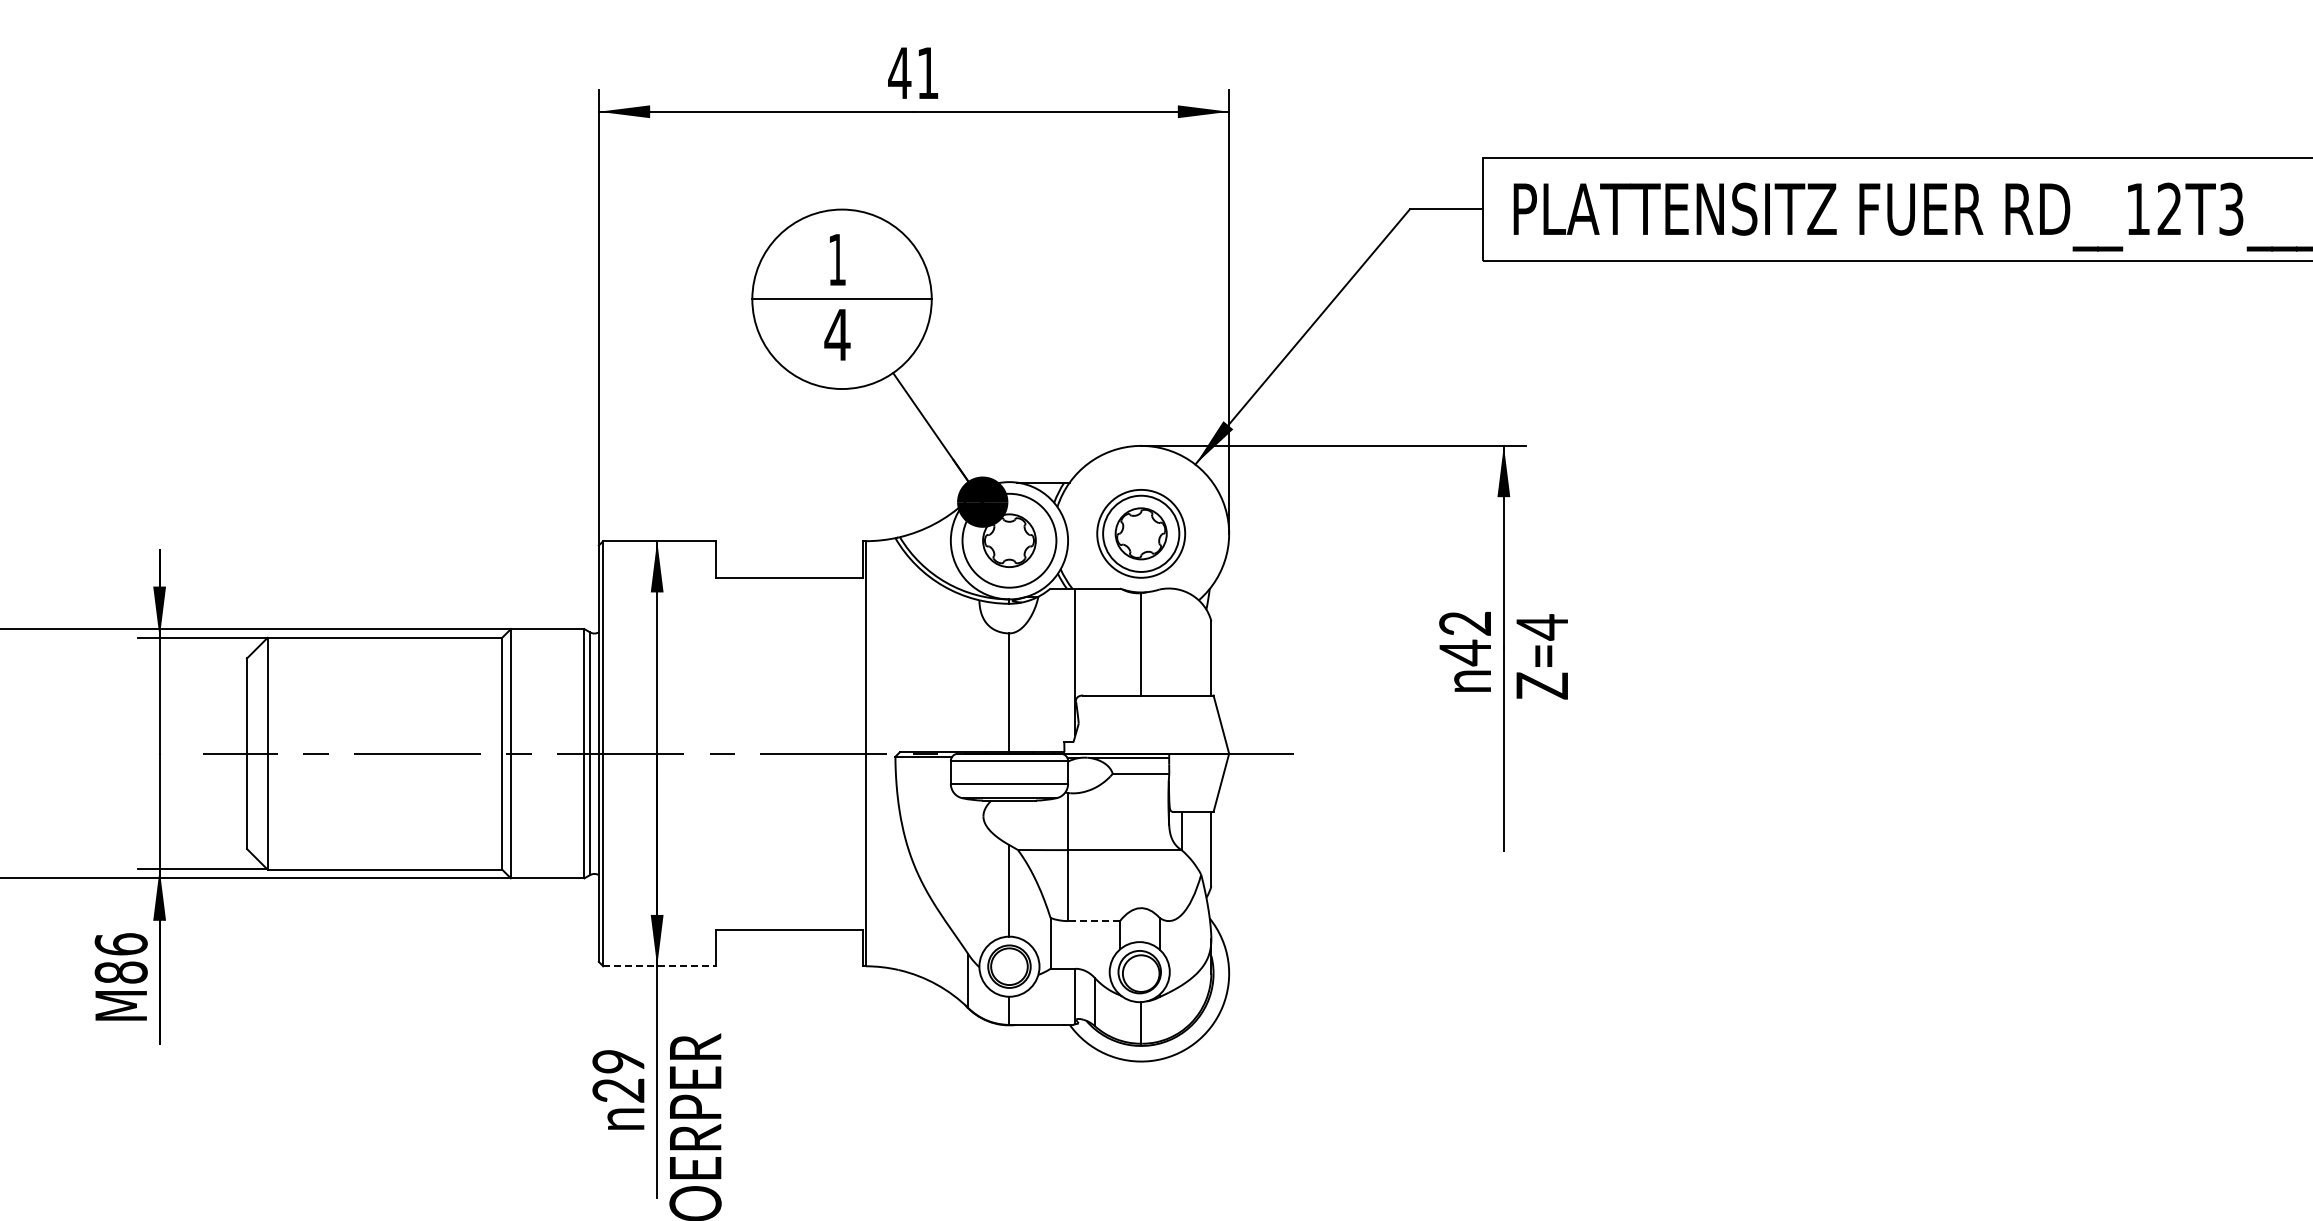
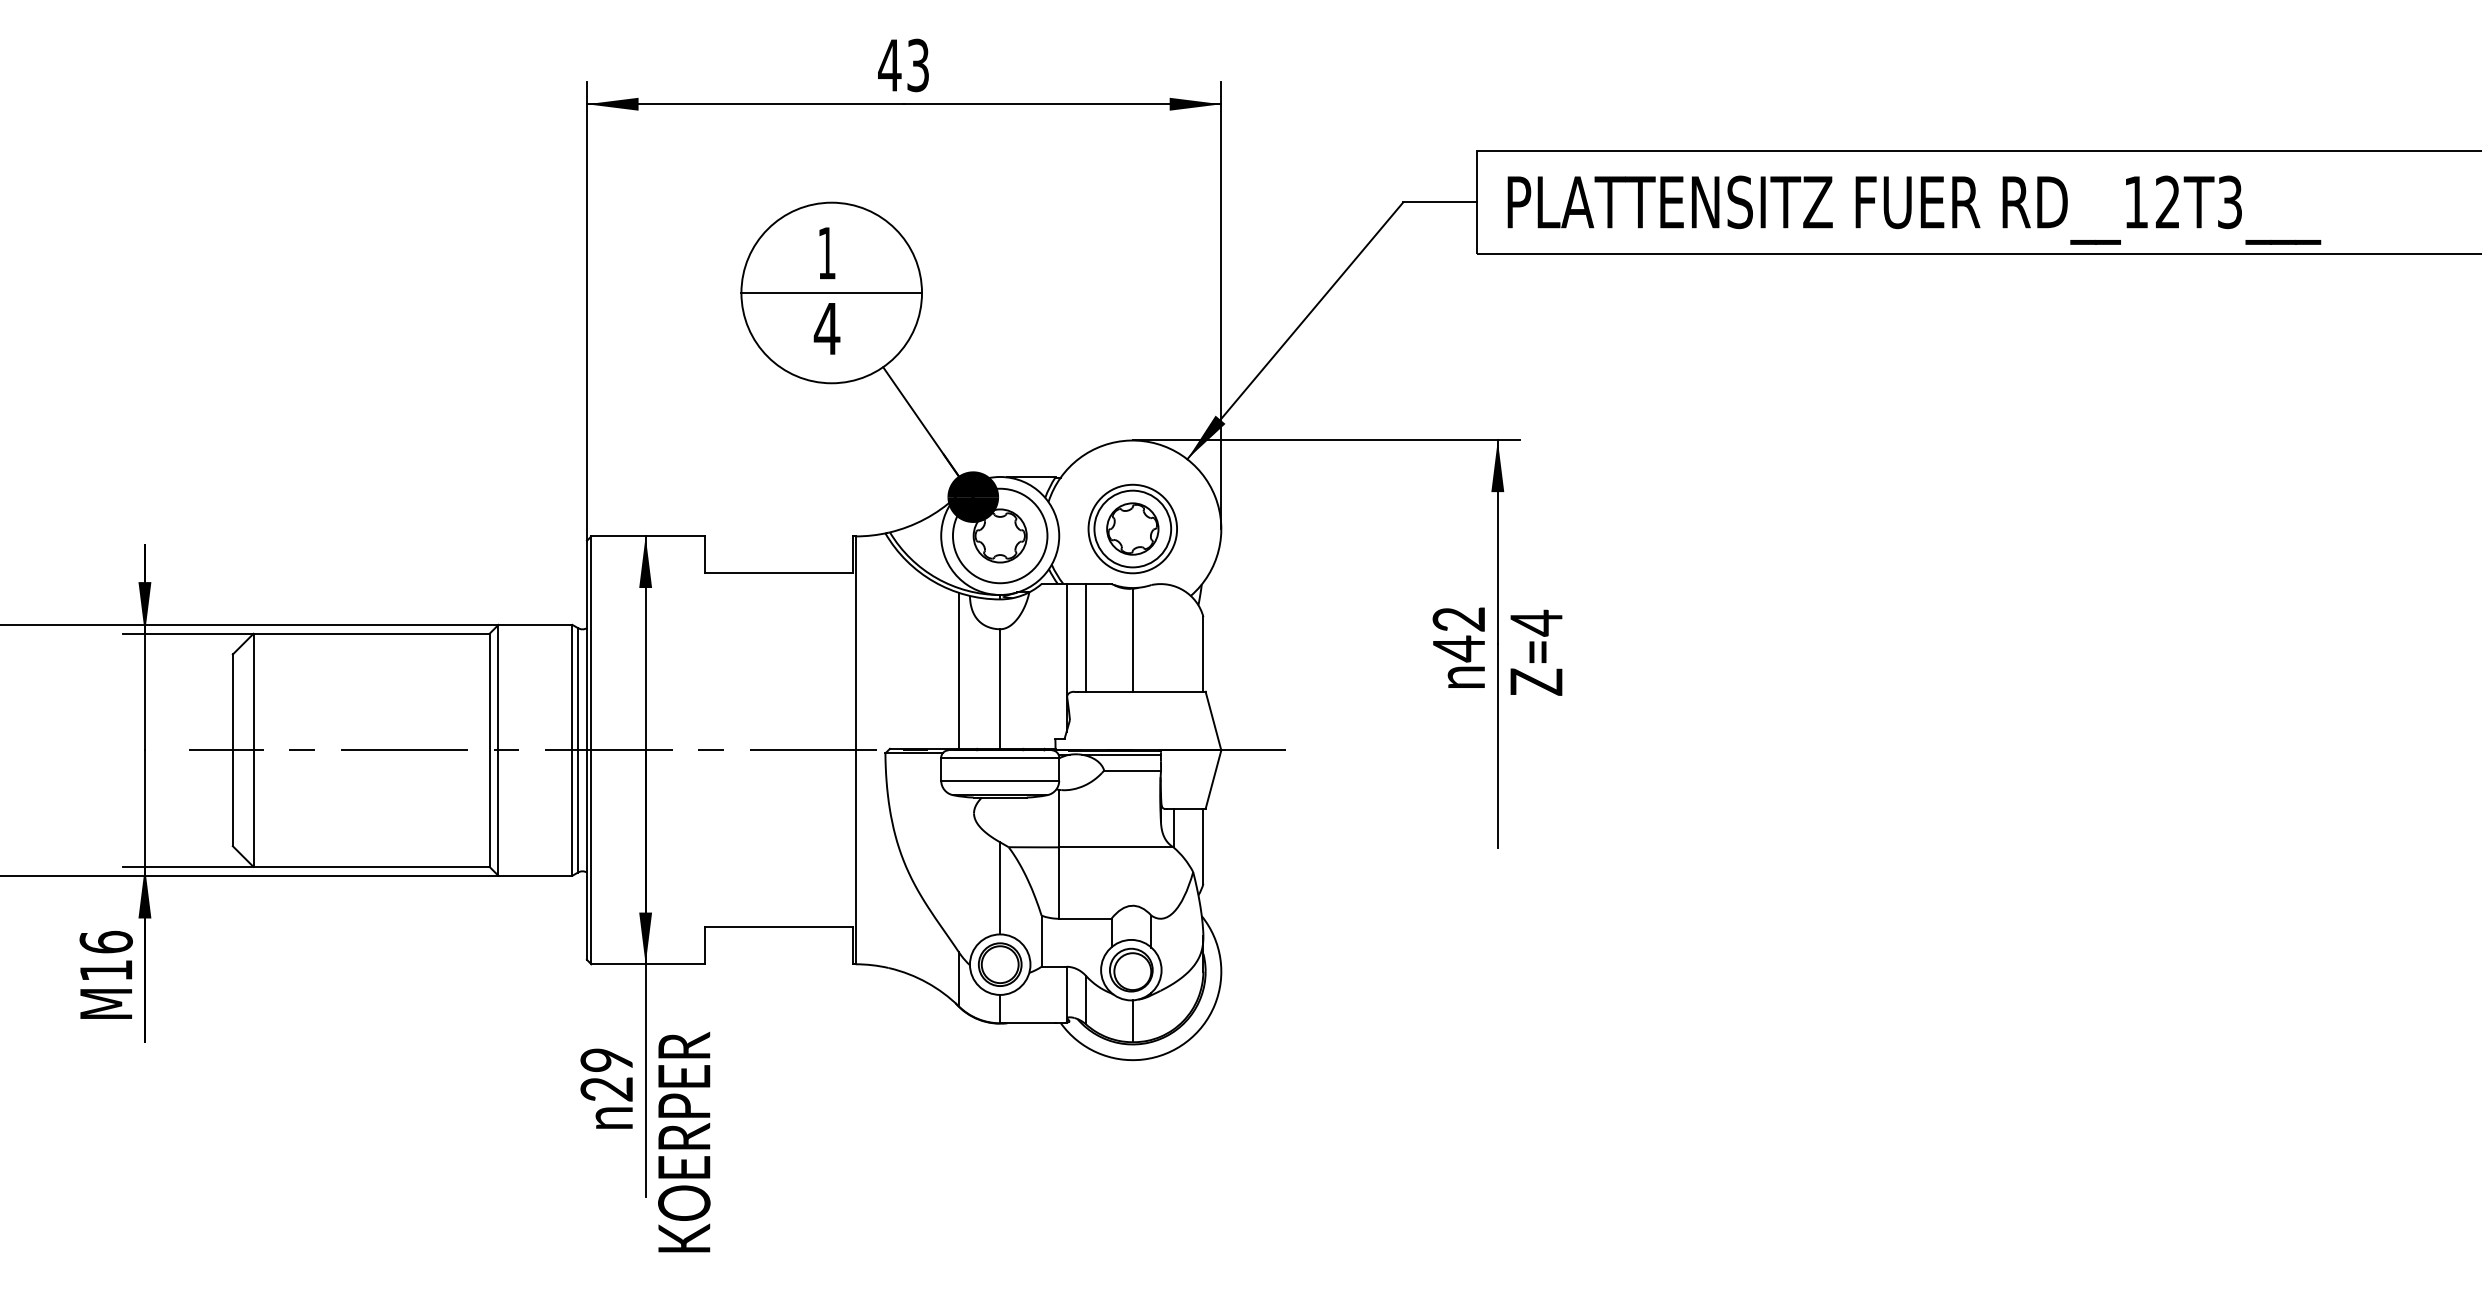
text: (927, 73) -> (917, 65), 41 -> 43
line: (1095, 641) -> (1086, 637), added
line: (968, 674) -> (958, 670), added
line: (1093, 920) -> (1084, 918), dashed -> solid
line: (659, 966) -> (648, 964), dashed -> solid
text: (120, 972) -> (105, 970), M86 -> M16

